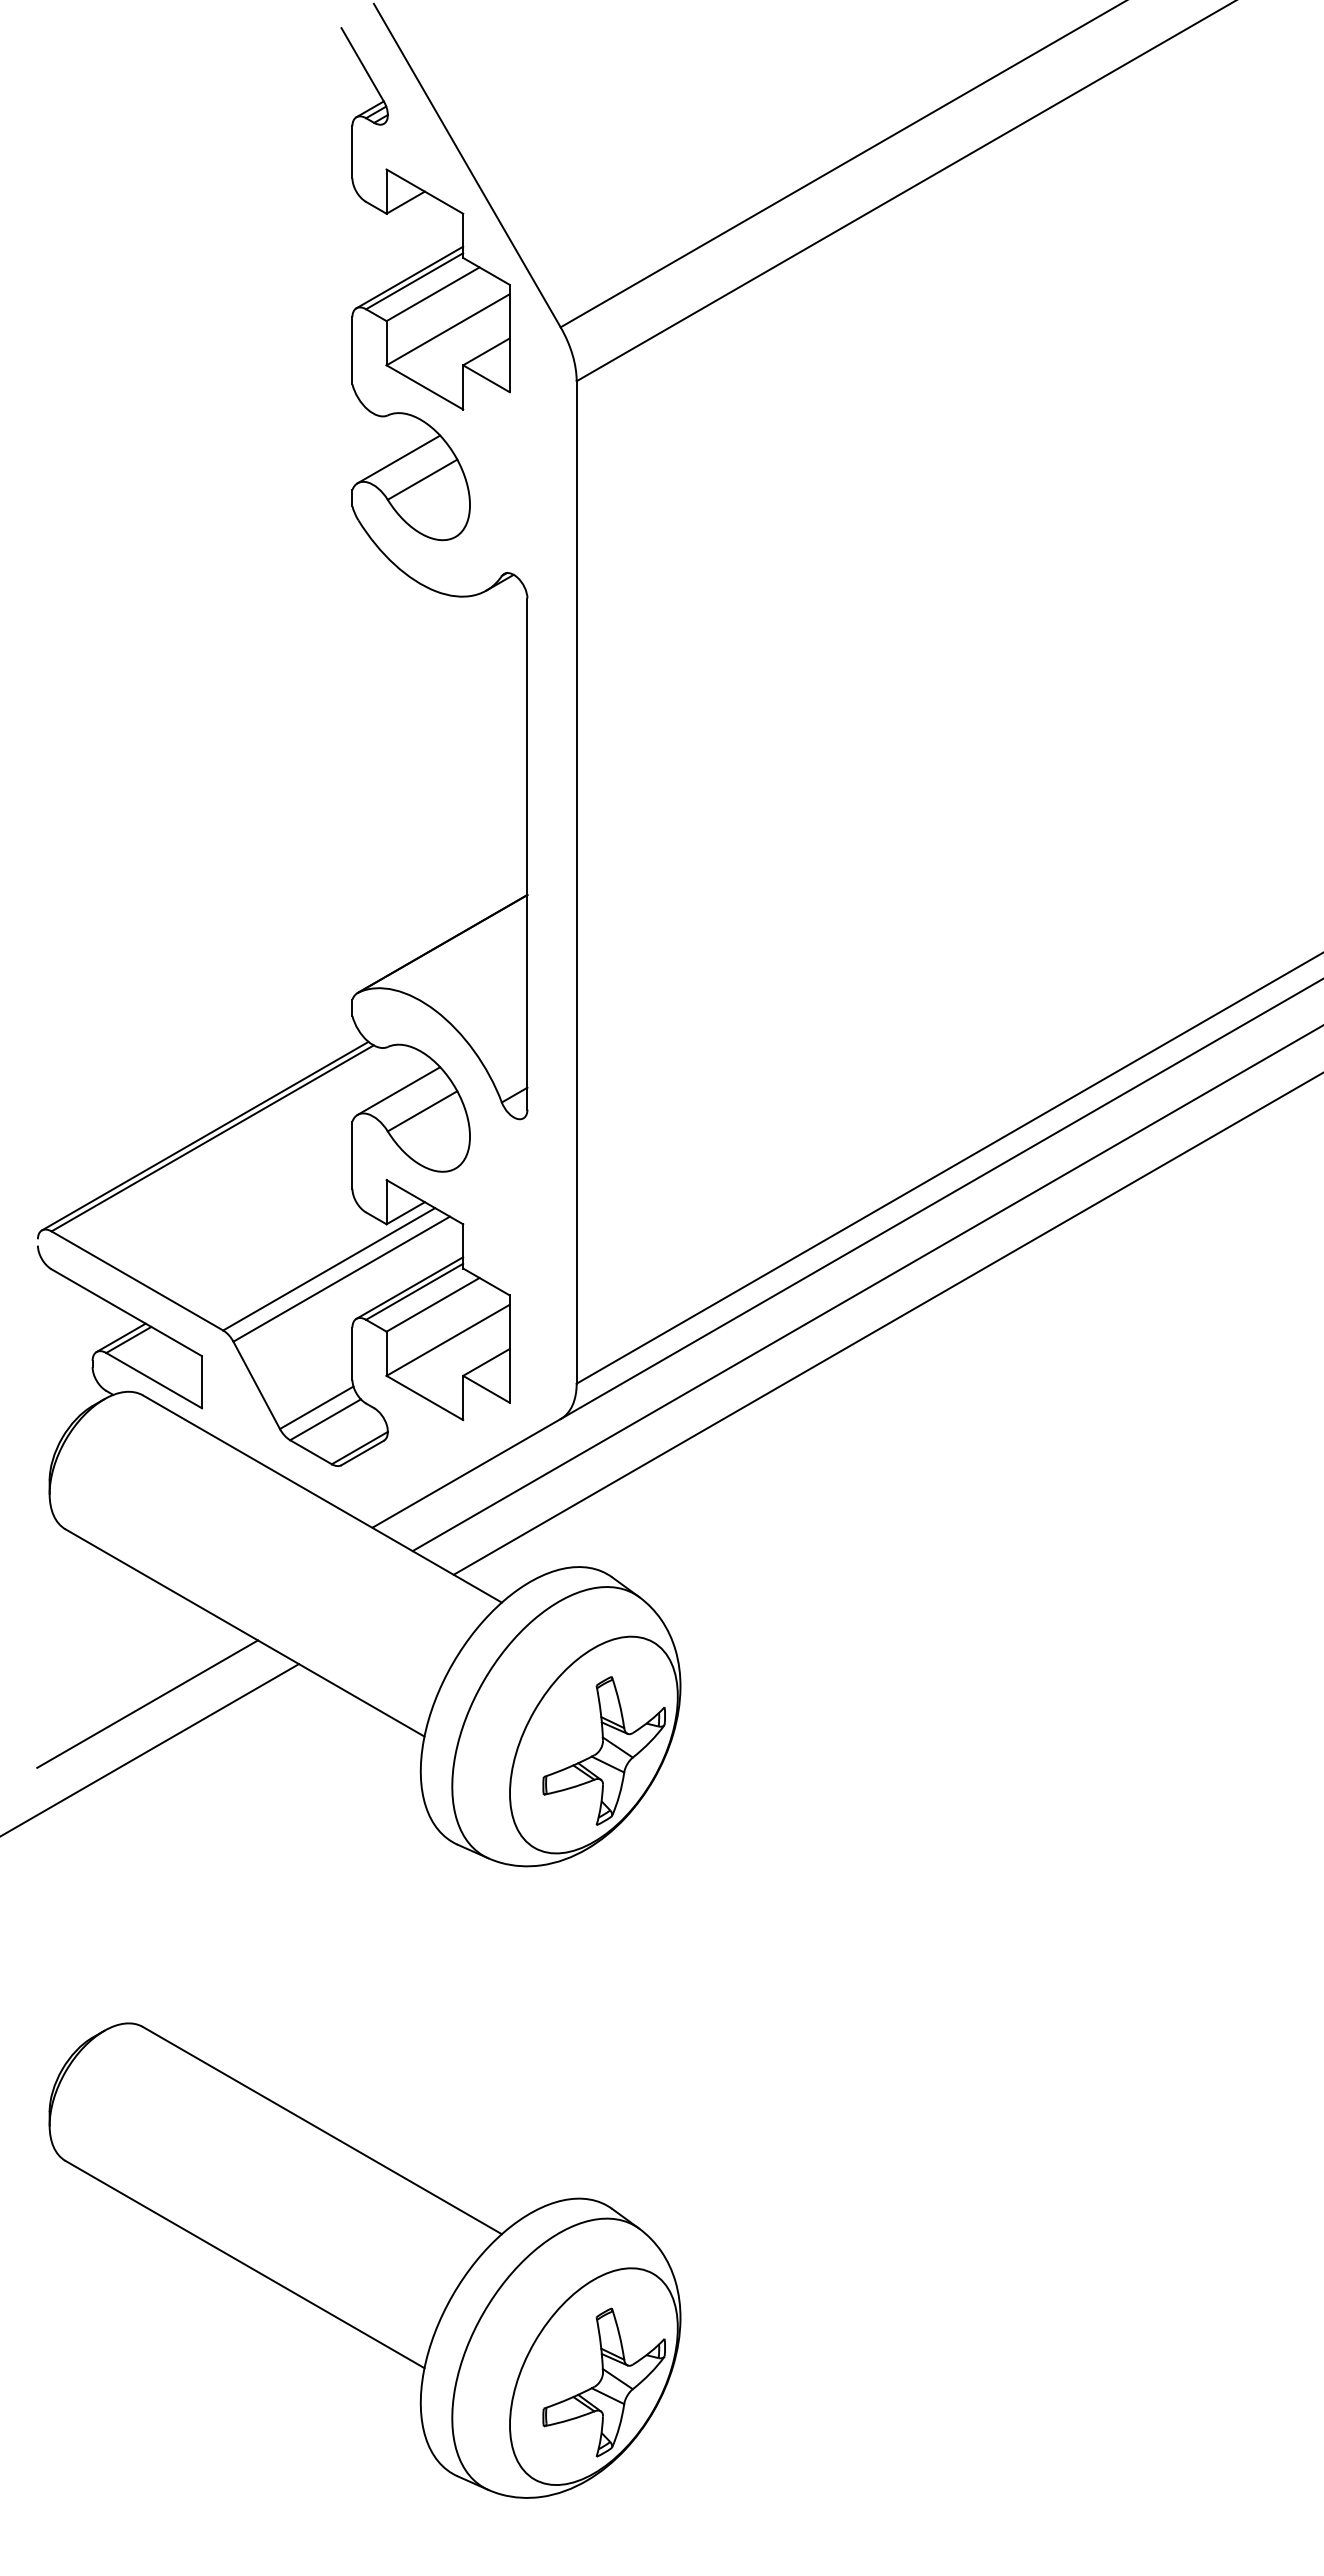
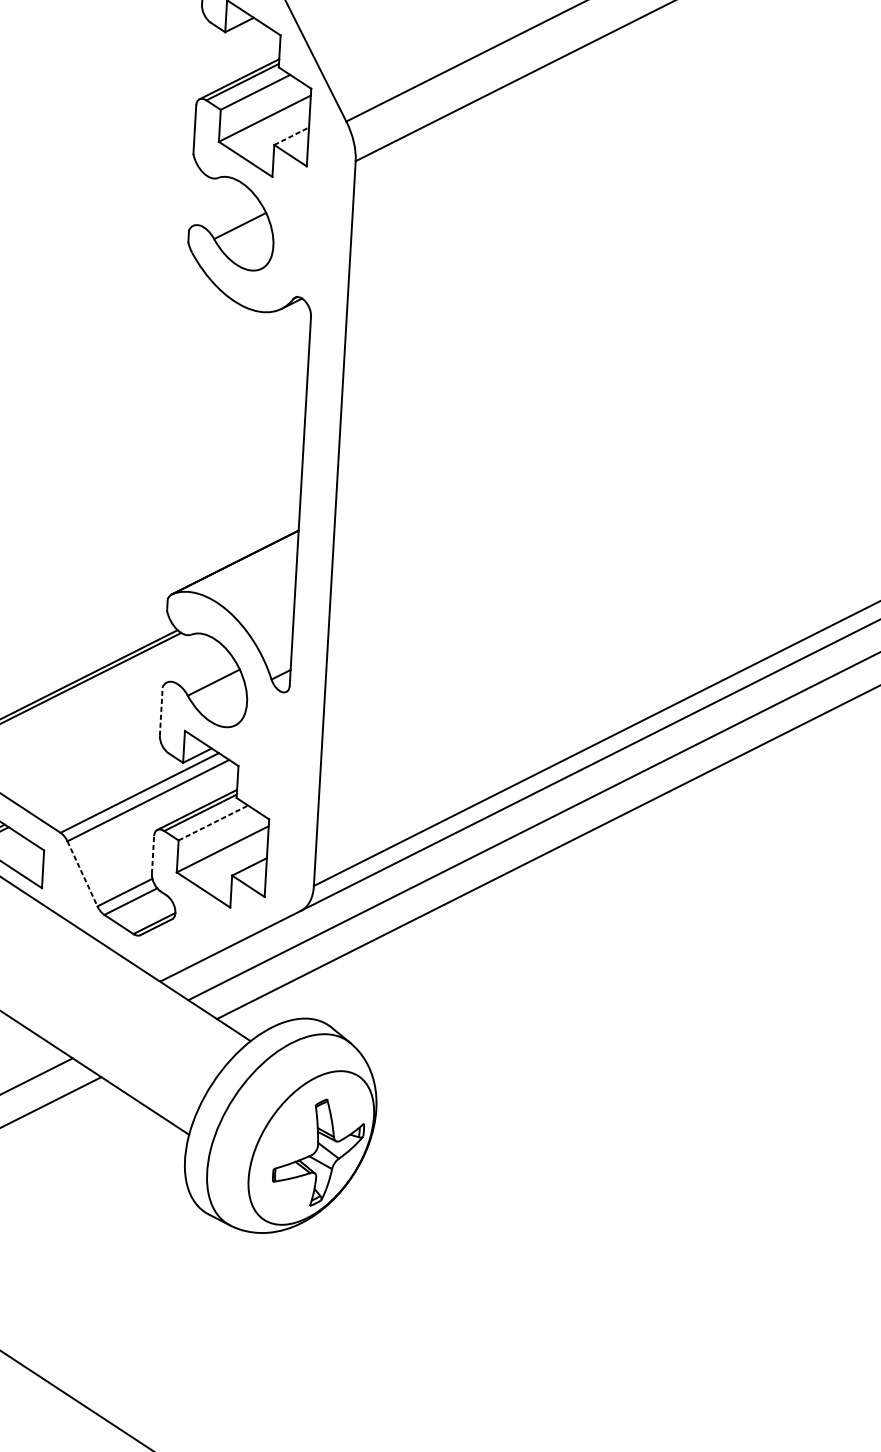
line: (486, 351) -> (291, 135), solid -> dashed
line: (398, 459) -> (223, 210), removed
line: (398, 1090) -> (197, 666), removed
line: (352, 1155) -> (161, 711), solid -> dashed
line: (433, 1304) -> (213, 822), solid -> dashed
line: (352, 1353) -> (153, 854), solid -> dashed
line: (256, 1385) -> (82, 873), solid -> dashed

